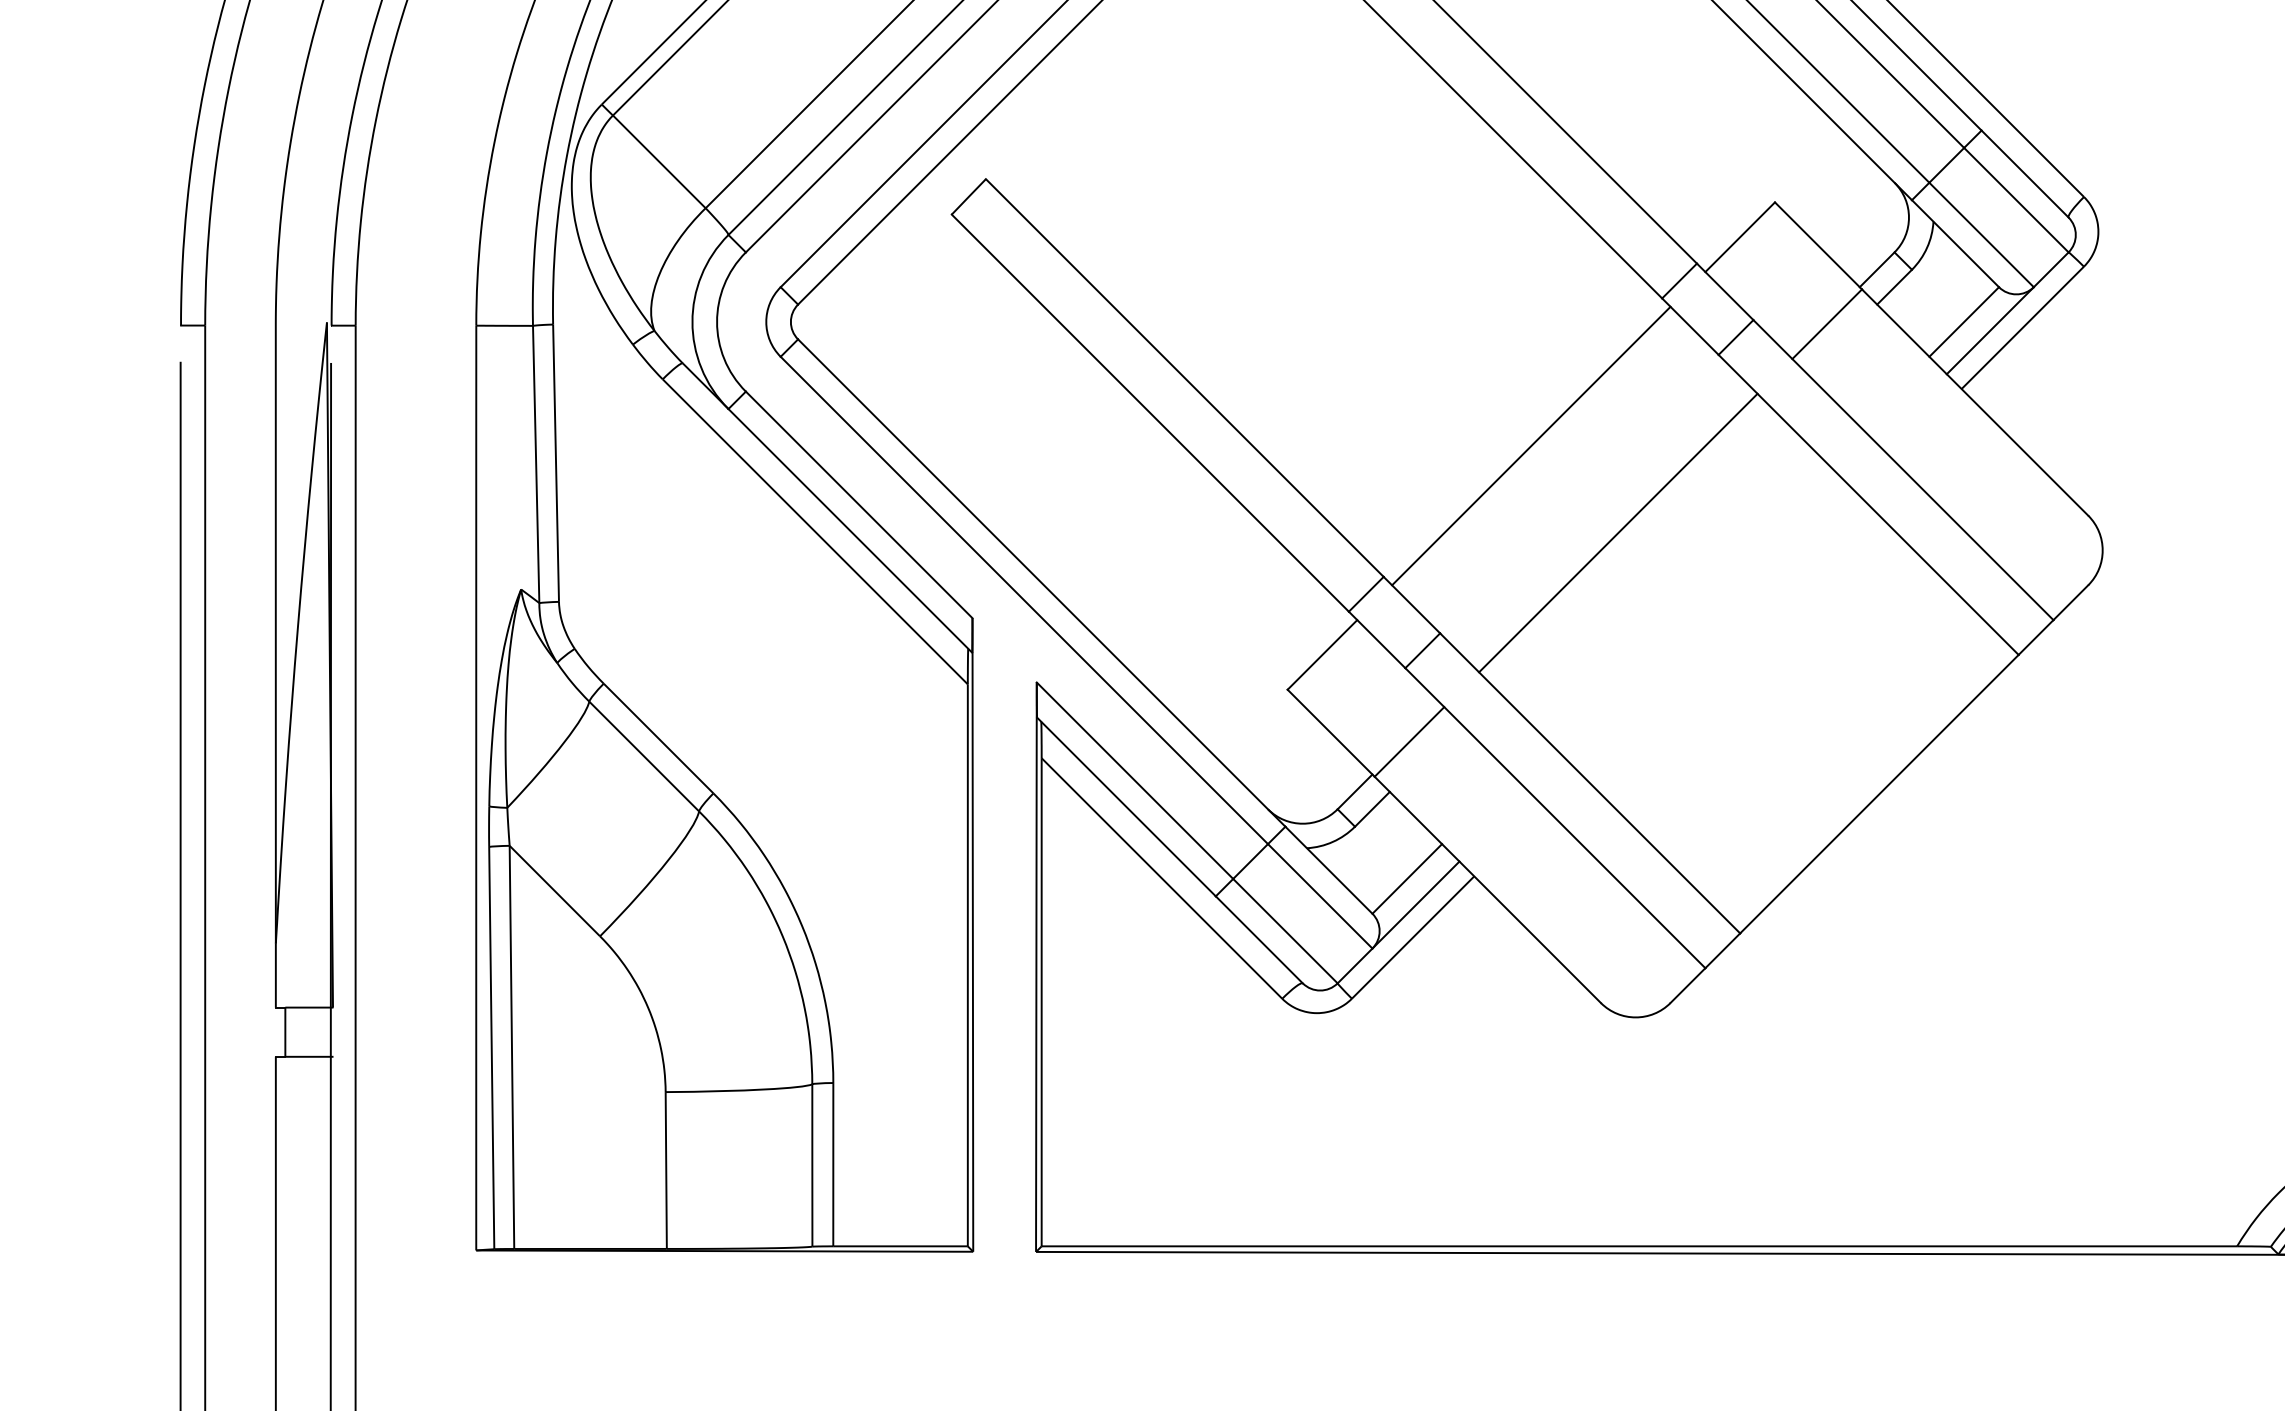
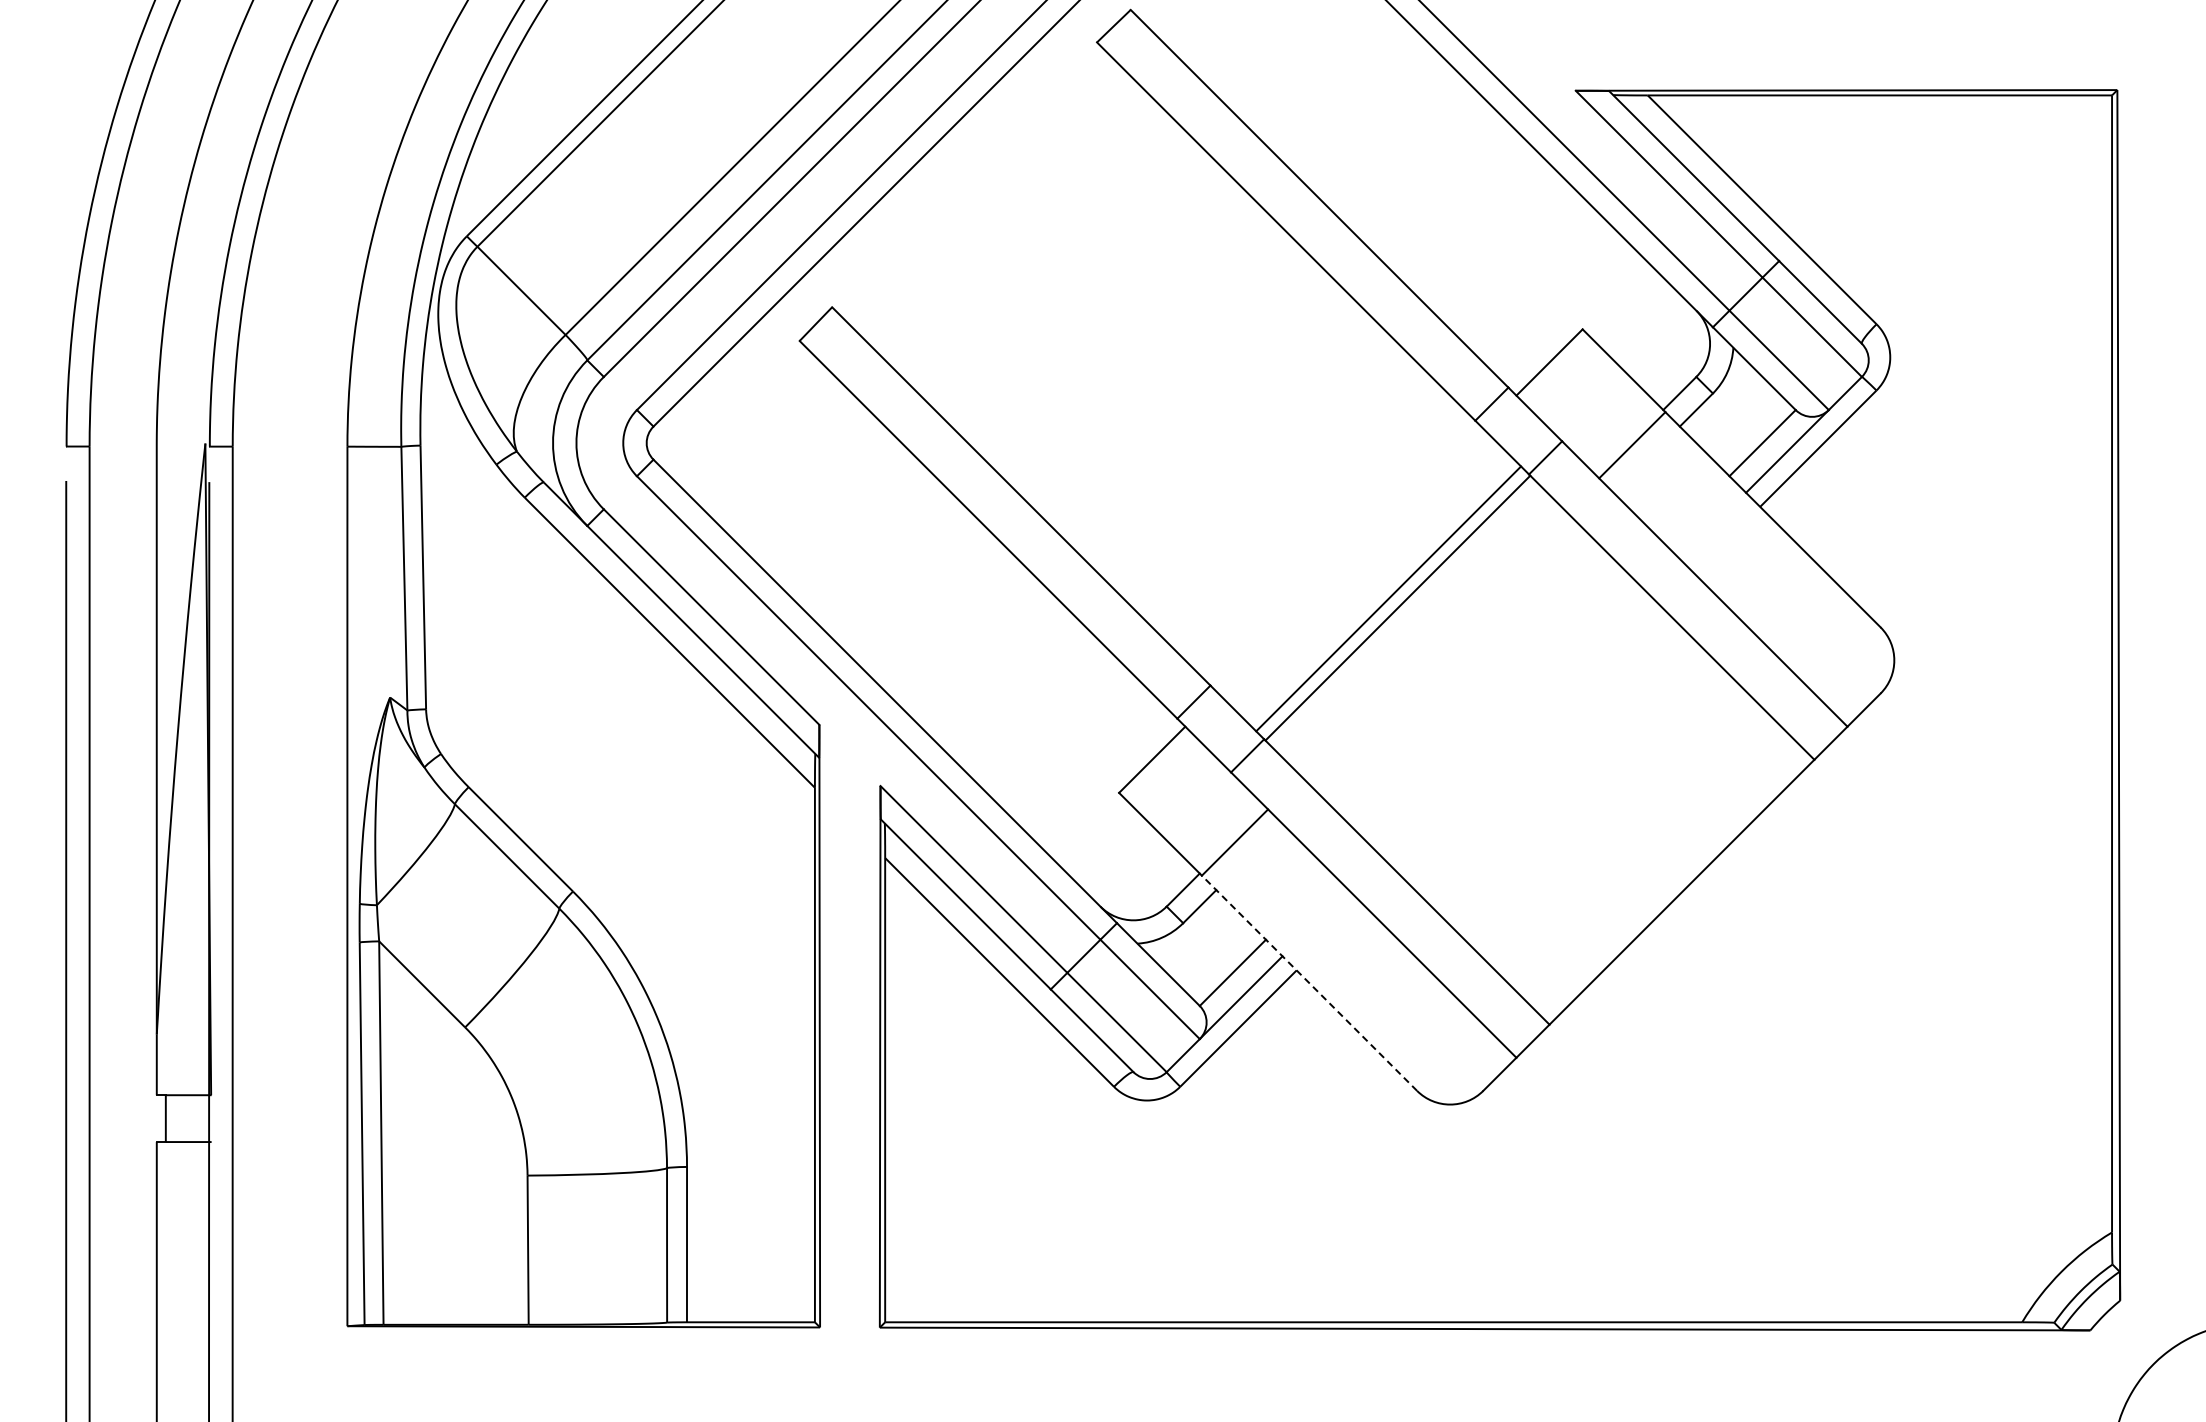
line: (1530, 445) -> (1397, 607), moved
line: (1618, 532) -> (1388, 598), moved
line: (1487, 889) -> (1309, 982), solid -> dashed

